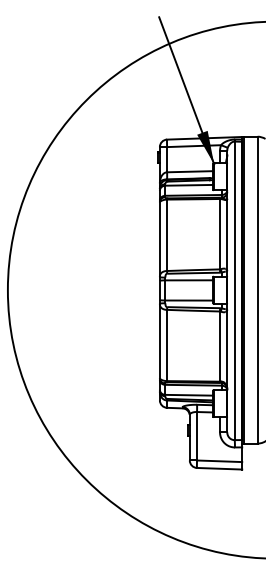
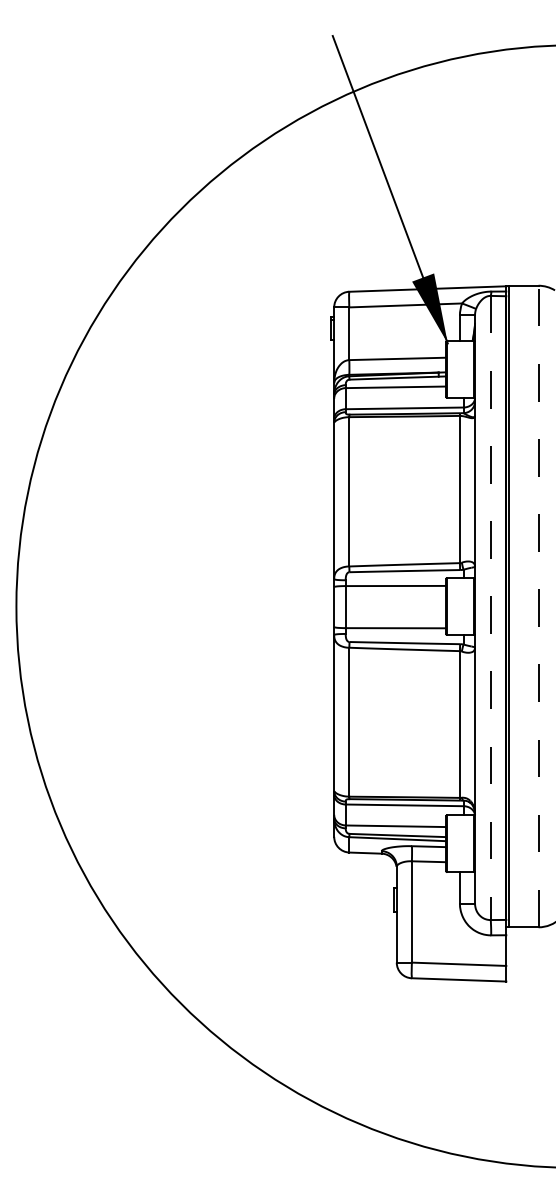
line: (257, 289) -> (538, 605), solid -> dashed
line: (234, 291) -> (490, 609), solid -> dashed

